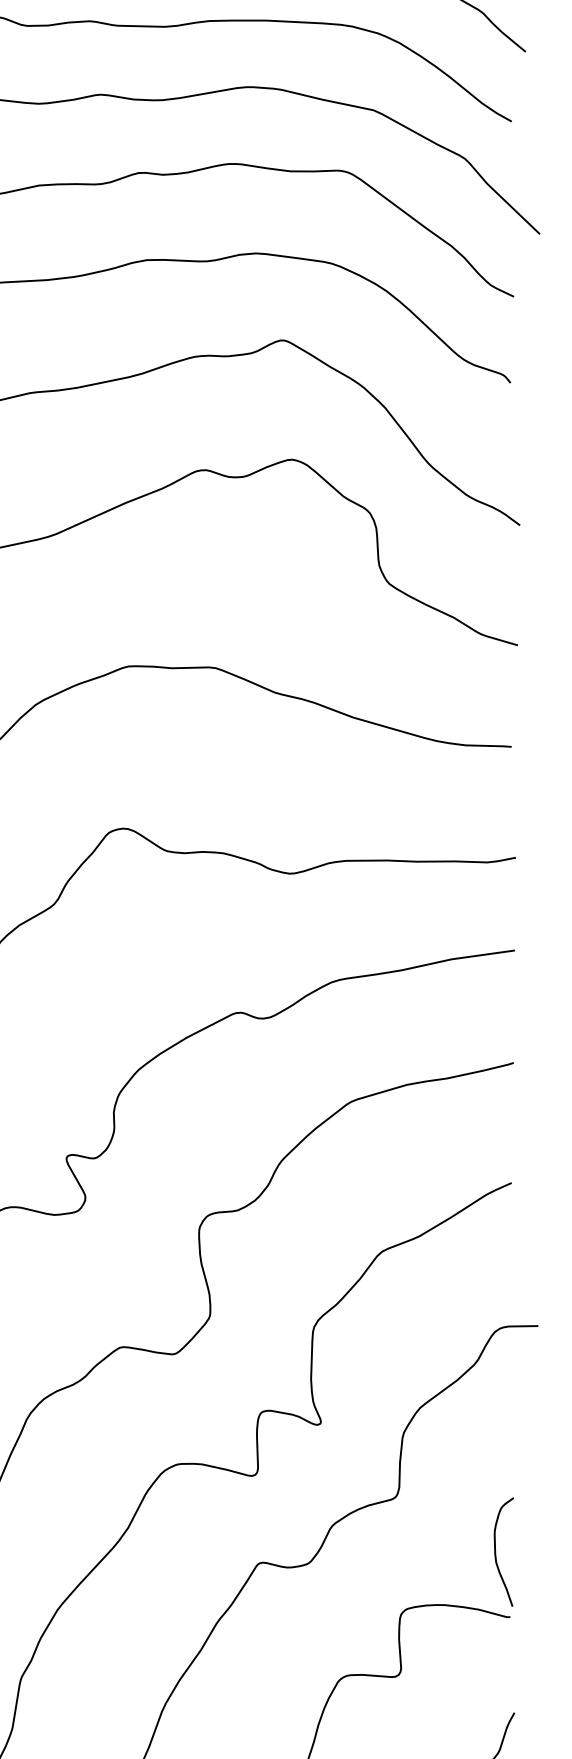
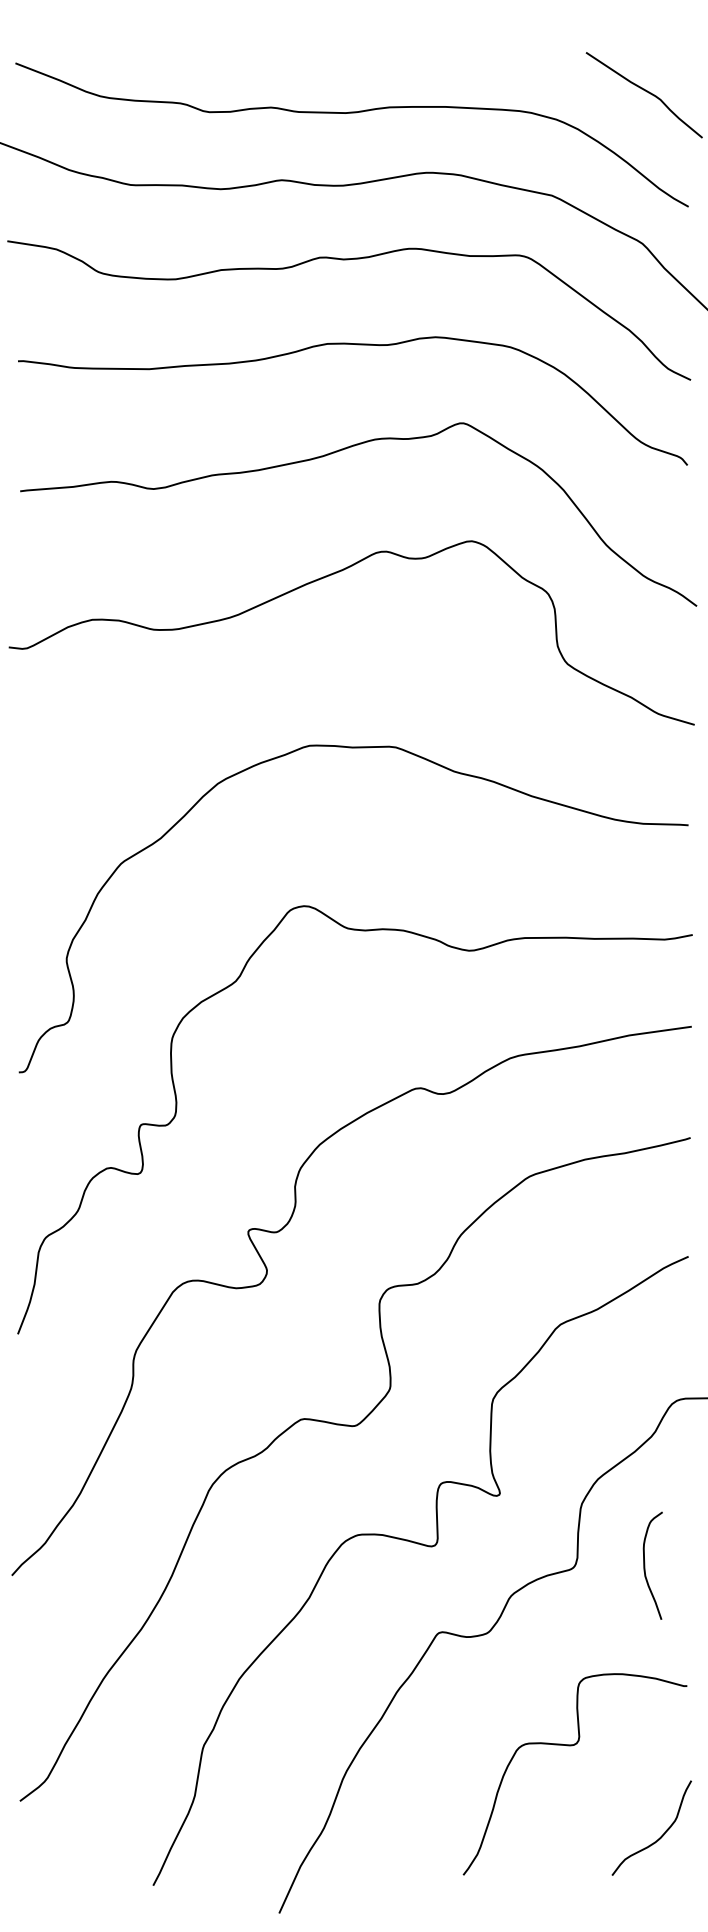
curve: (496, 1551) -> (645, 1565), moved

